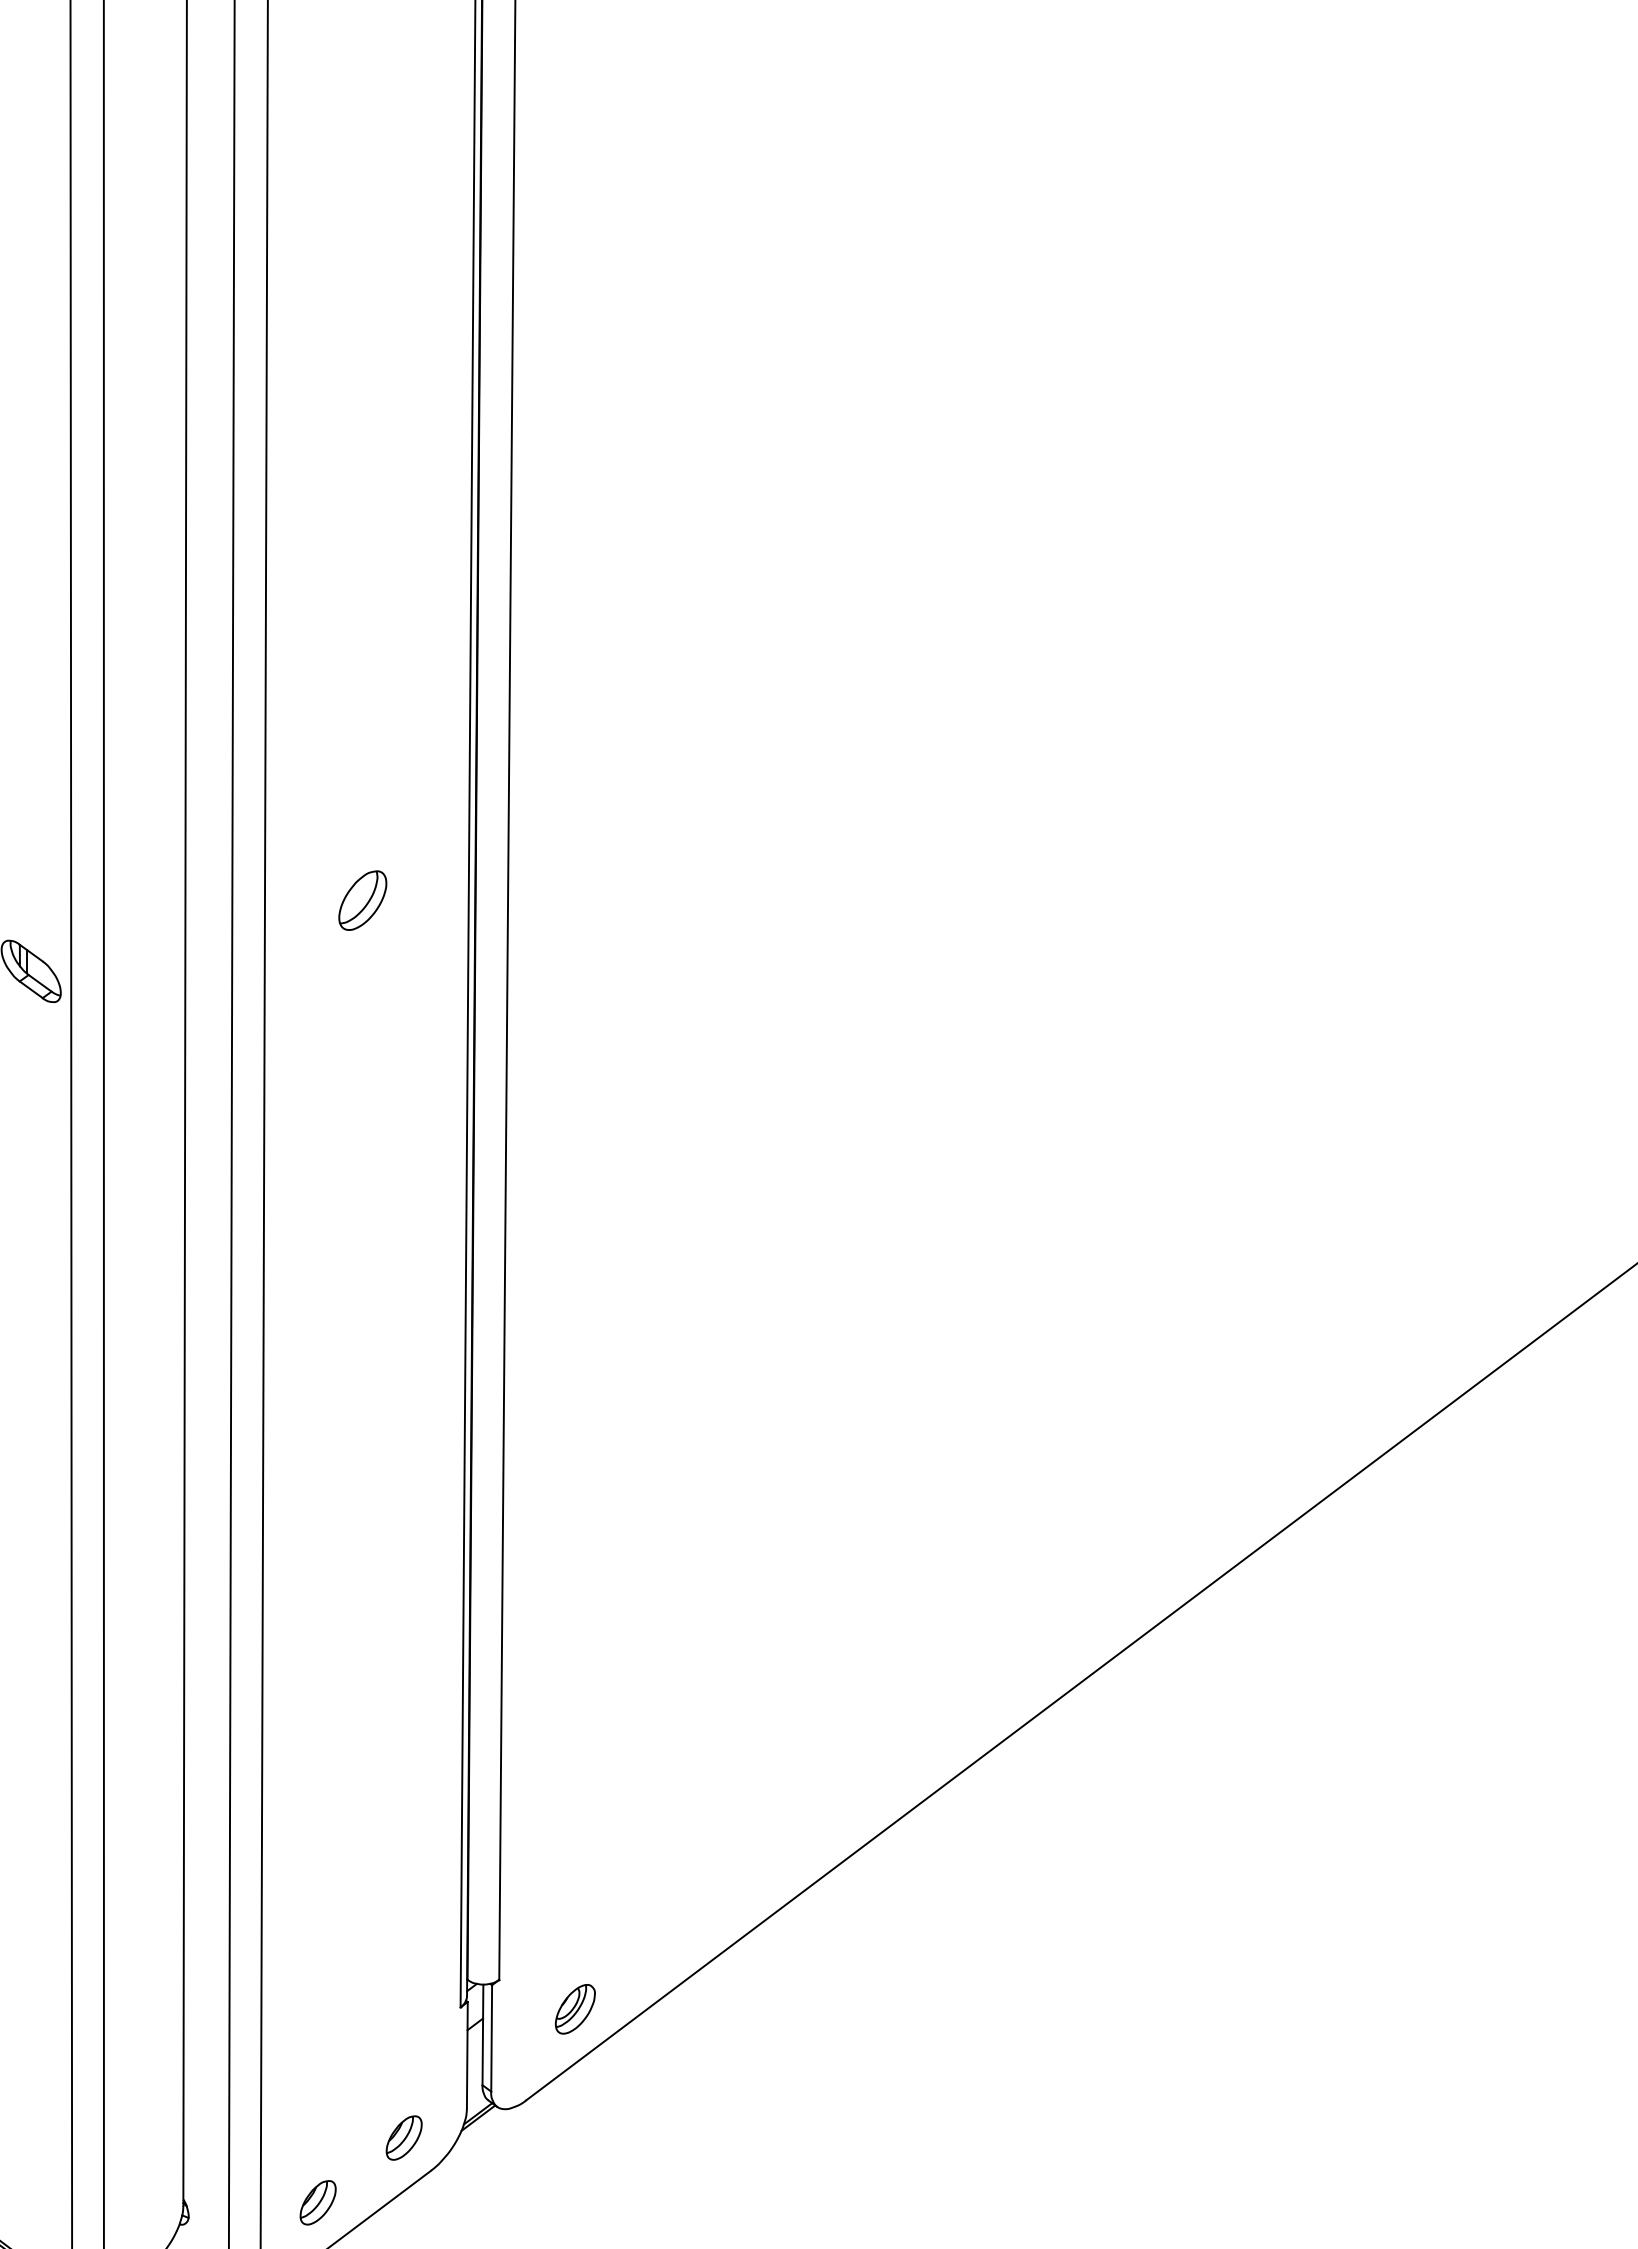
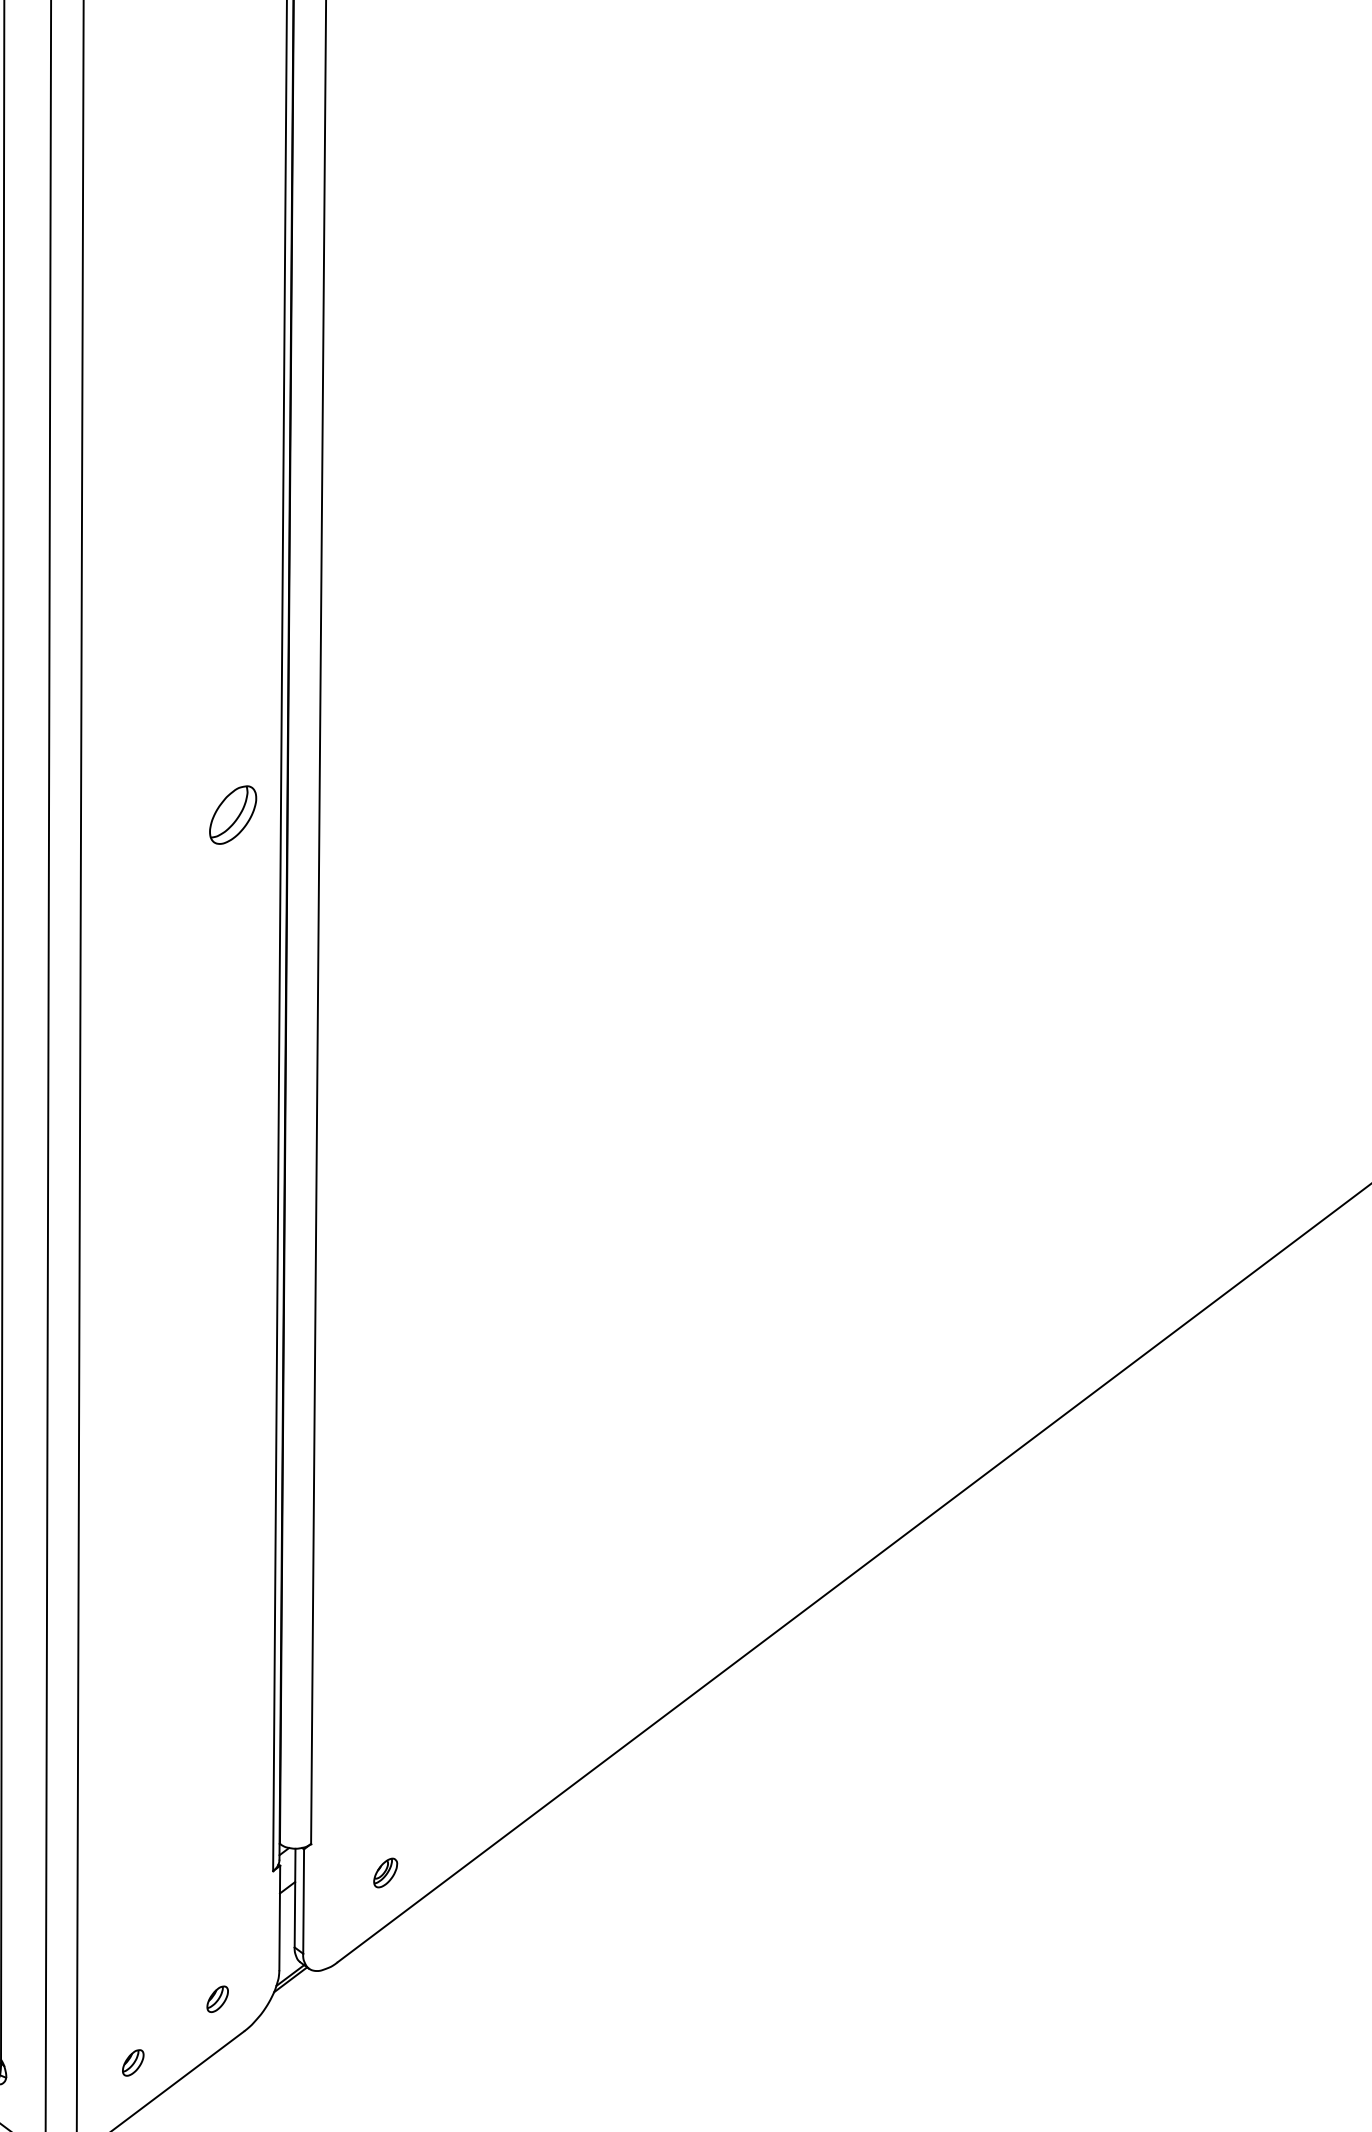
part: (362, 900) -> (232, 814), moved
part: (574, 2009) -> (384, 1873), size x0.6
part: (403, 2137) -> (217, 1998), size x0.6
part: (317, 2202) -> (132, 2062), size x0.6

